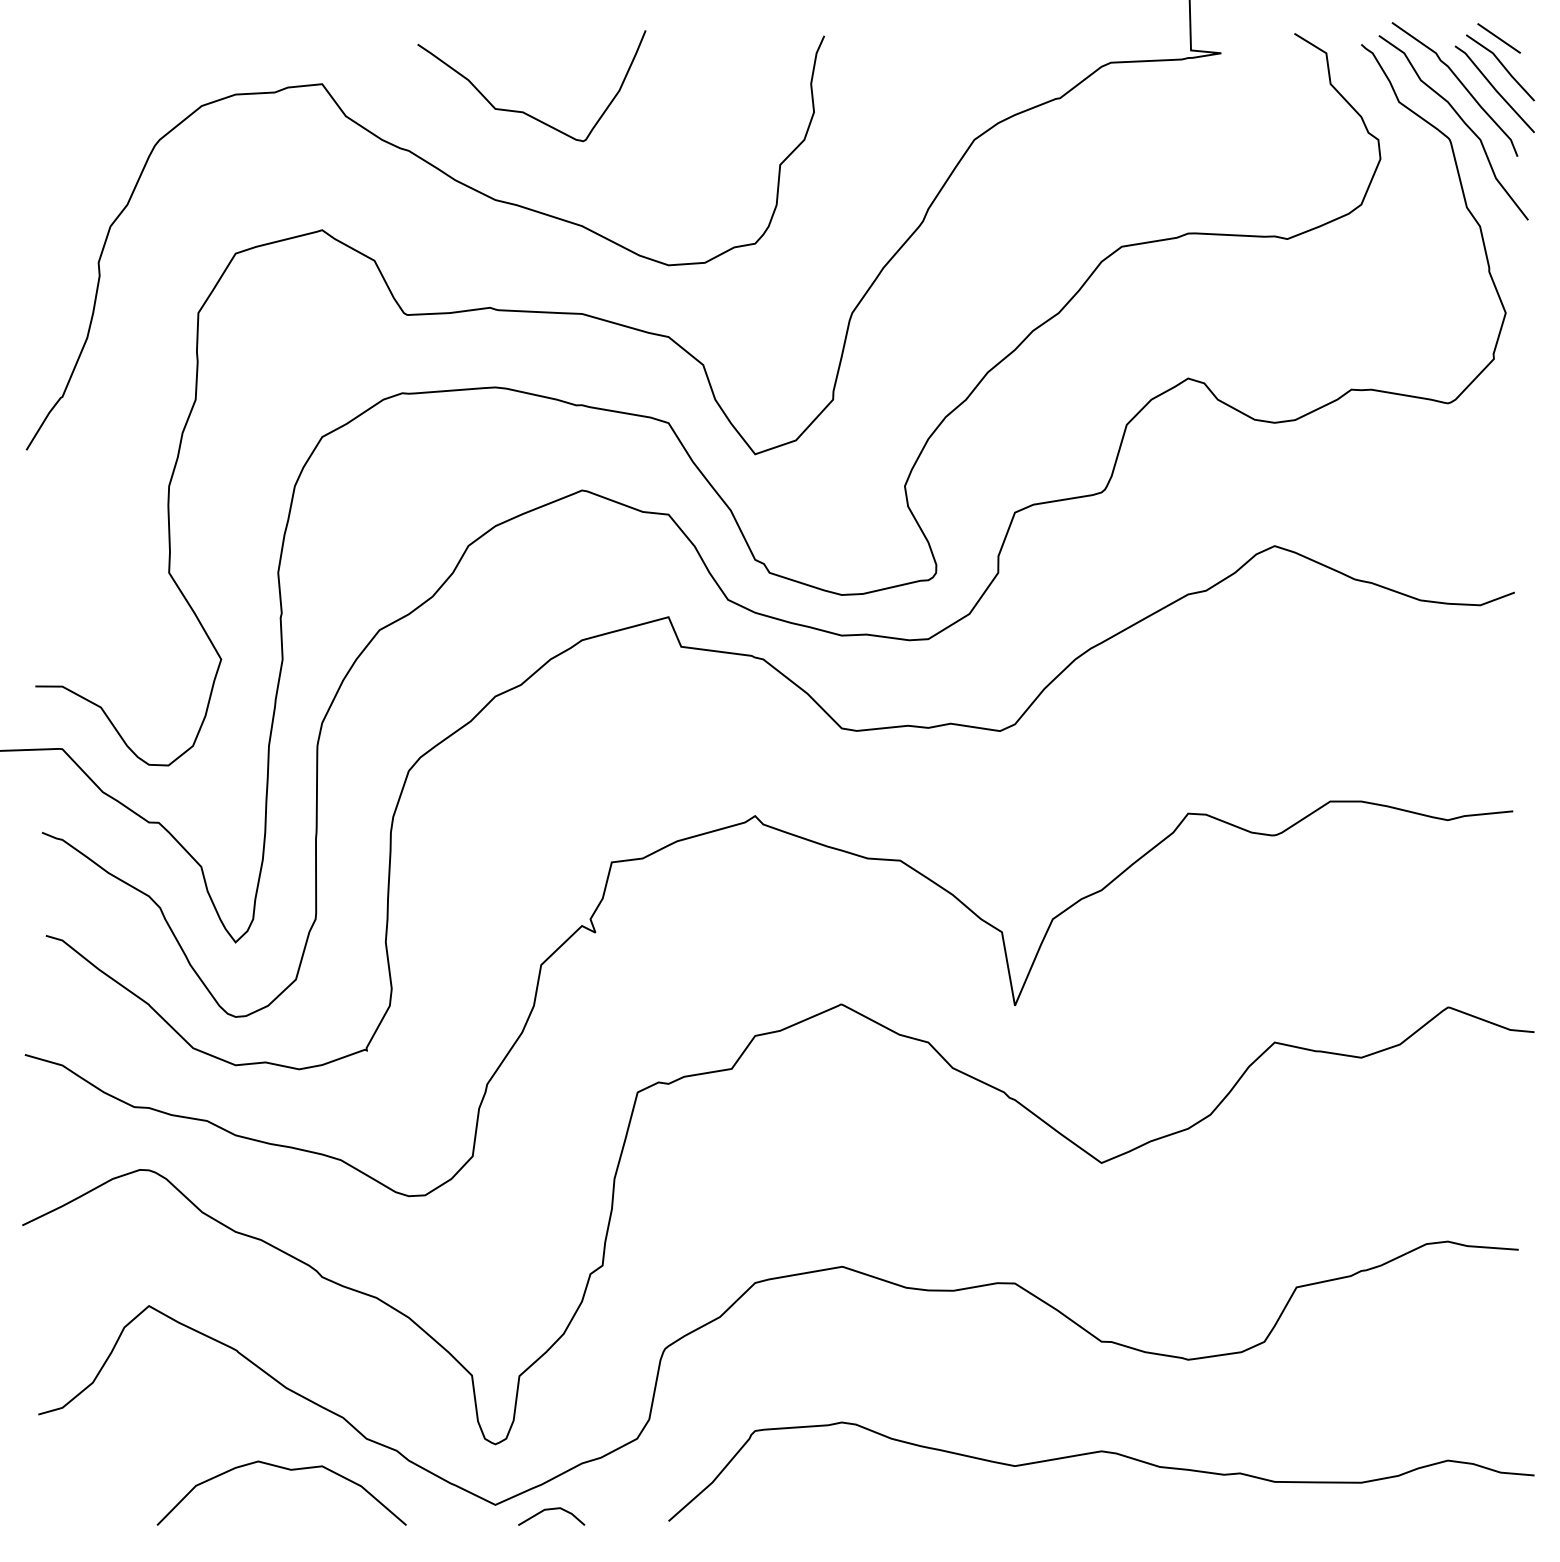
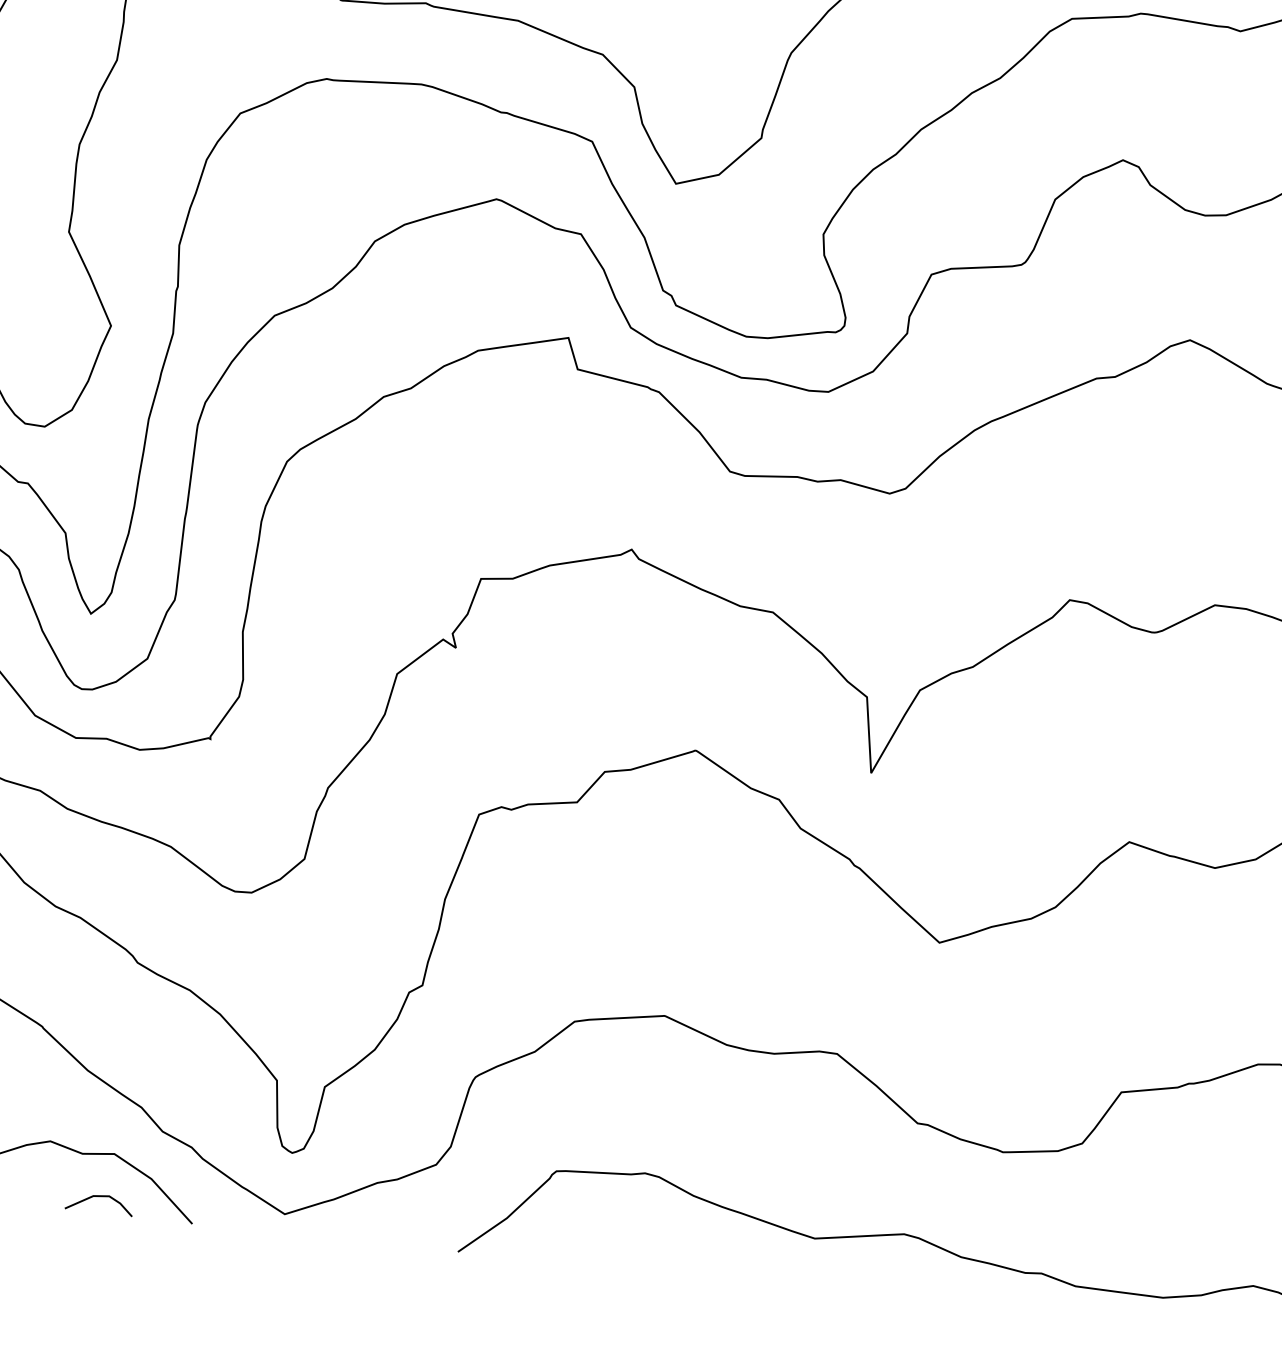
line: (550, 1510) -> (99, 1197), moved

